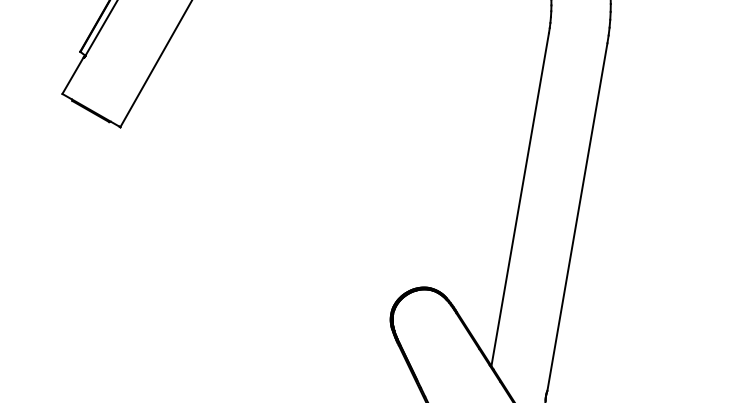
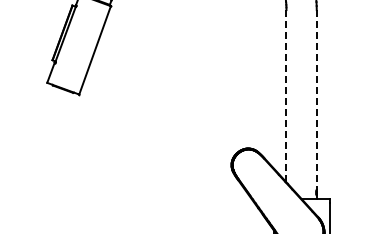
line: (520, 198) -> (286, 95), solid -> dashed
line: (576, 217) -> (316, 100), solid -> dashed

